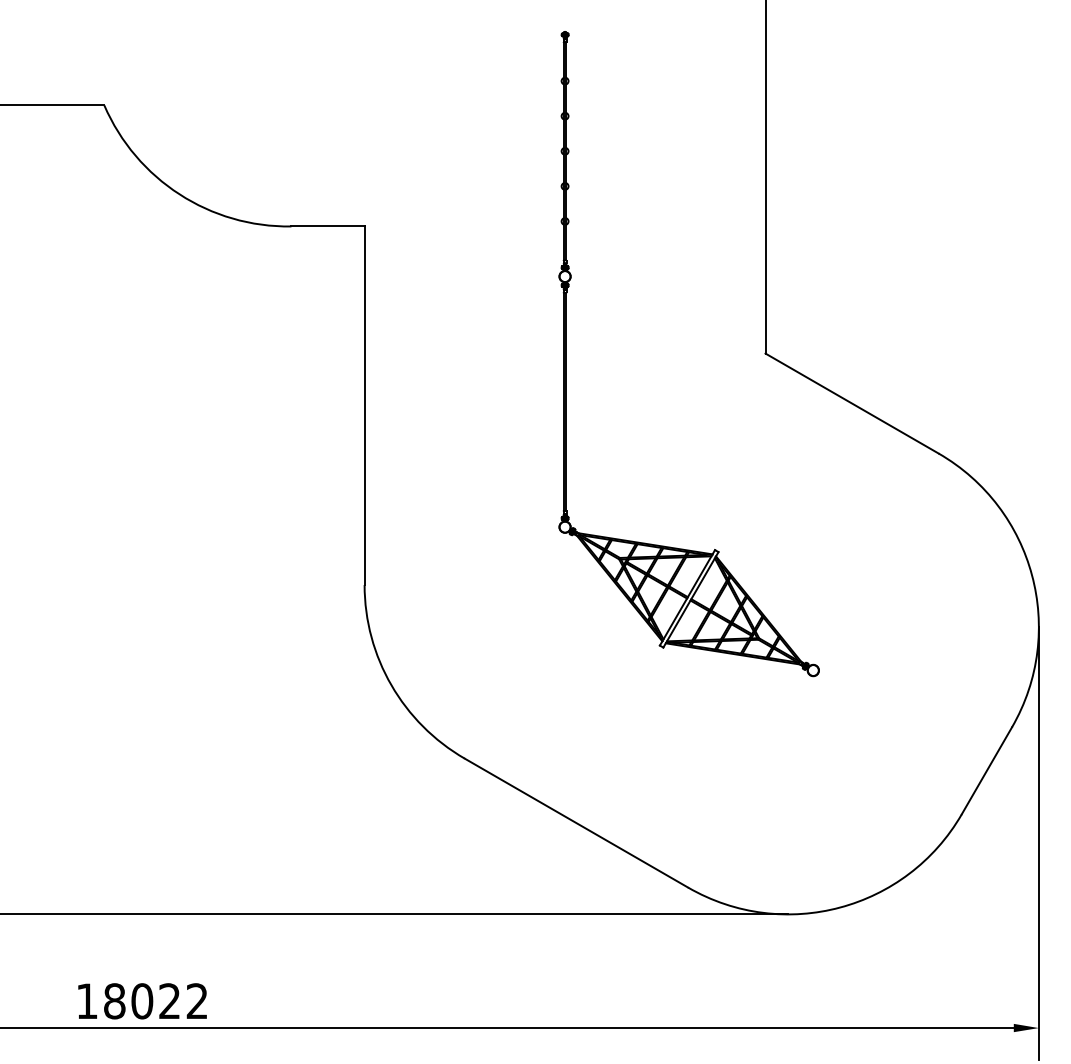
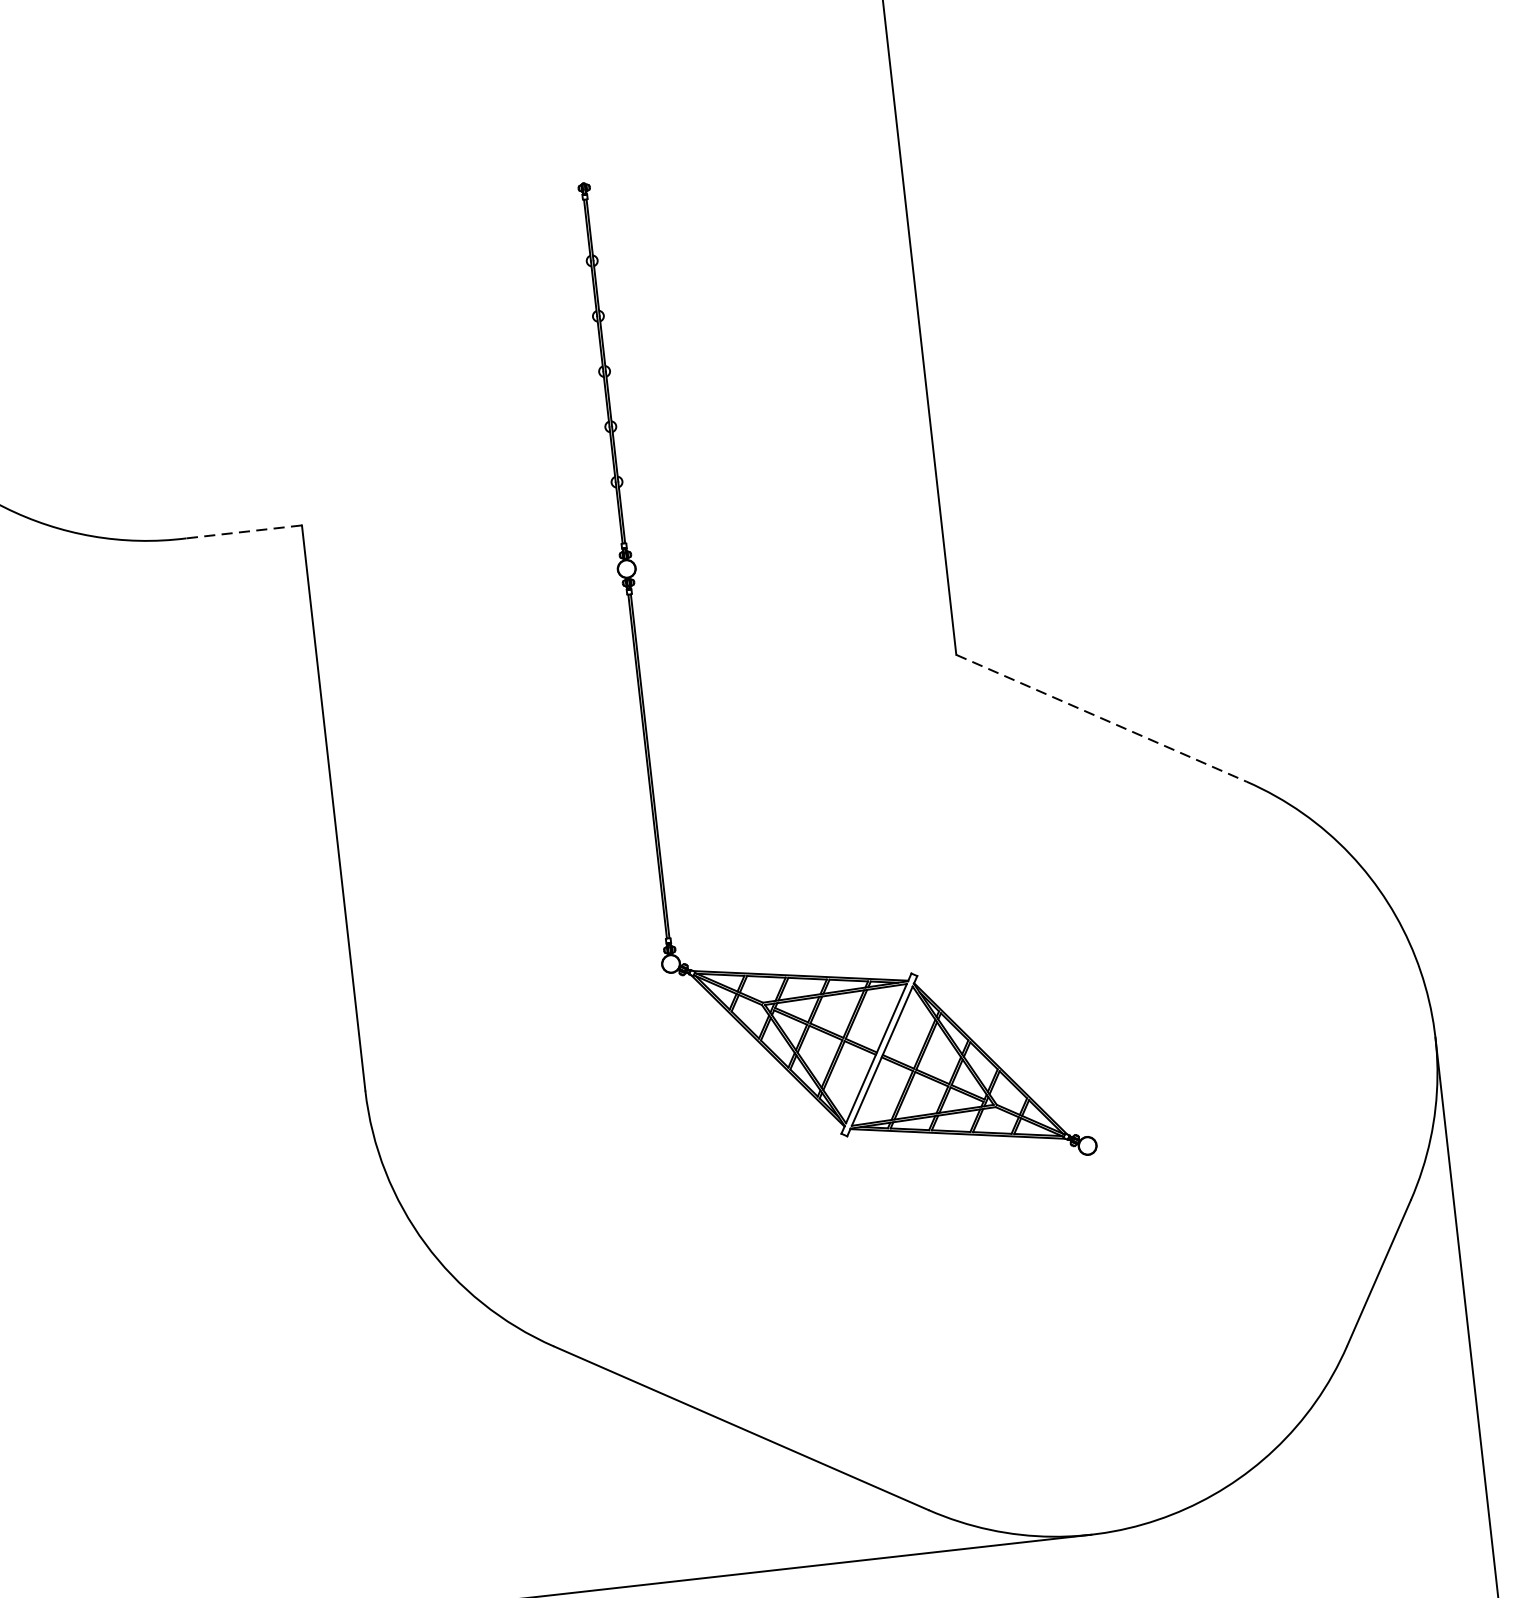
line: (328, 226) -> (245, 531), solid -> dashed
line: (852, 403) -> (1102, 718), solid -> dashed

